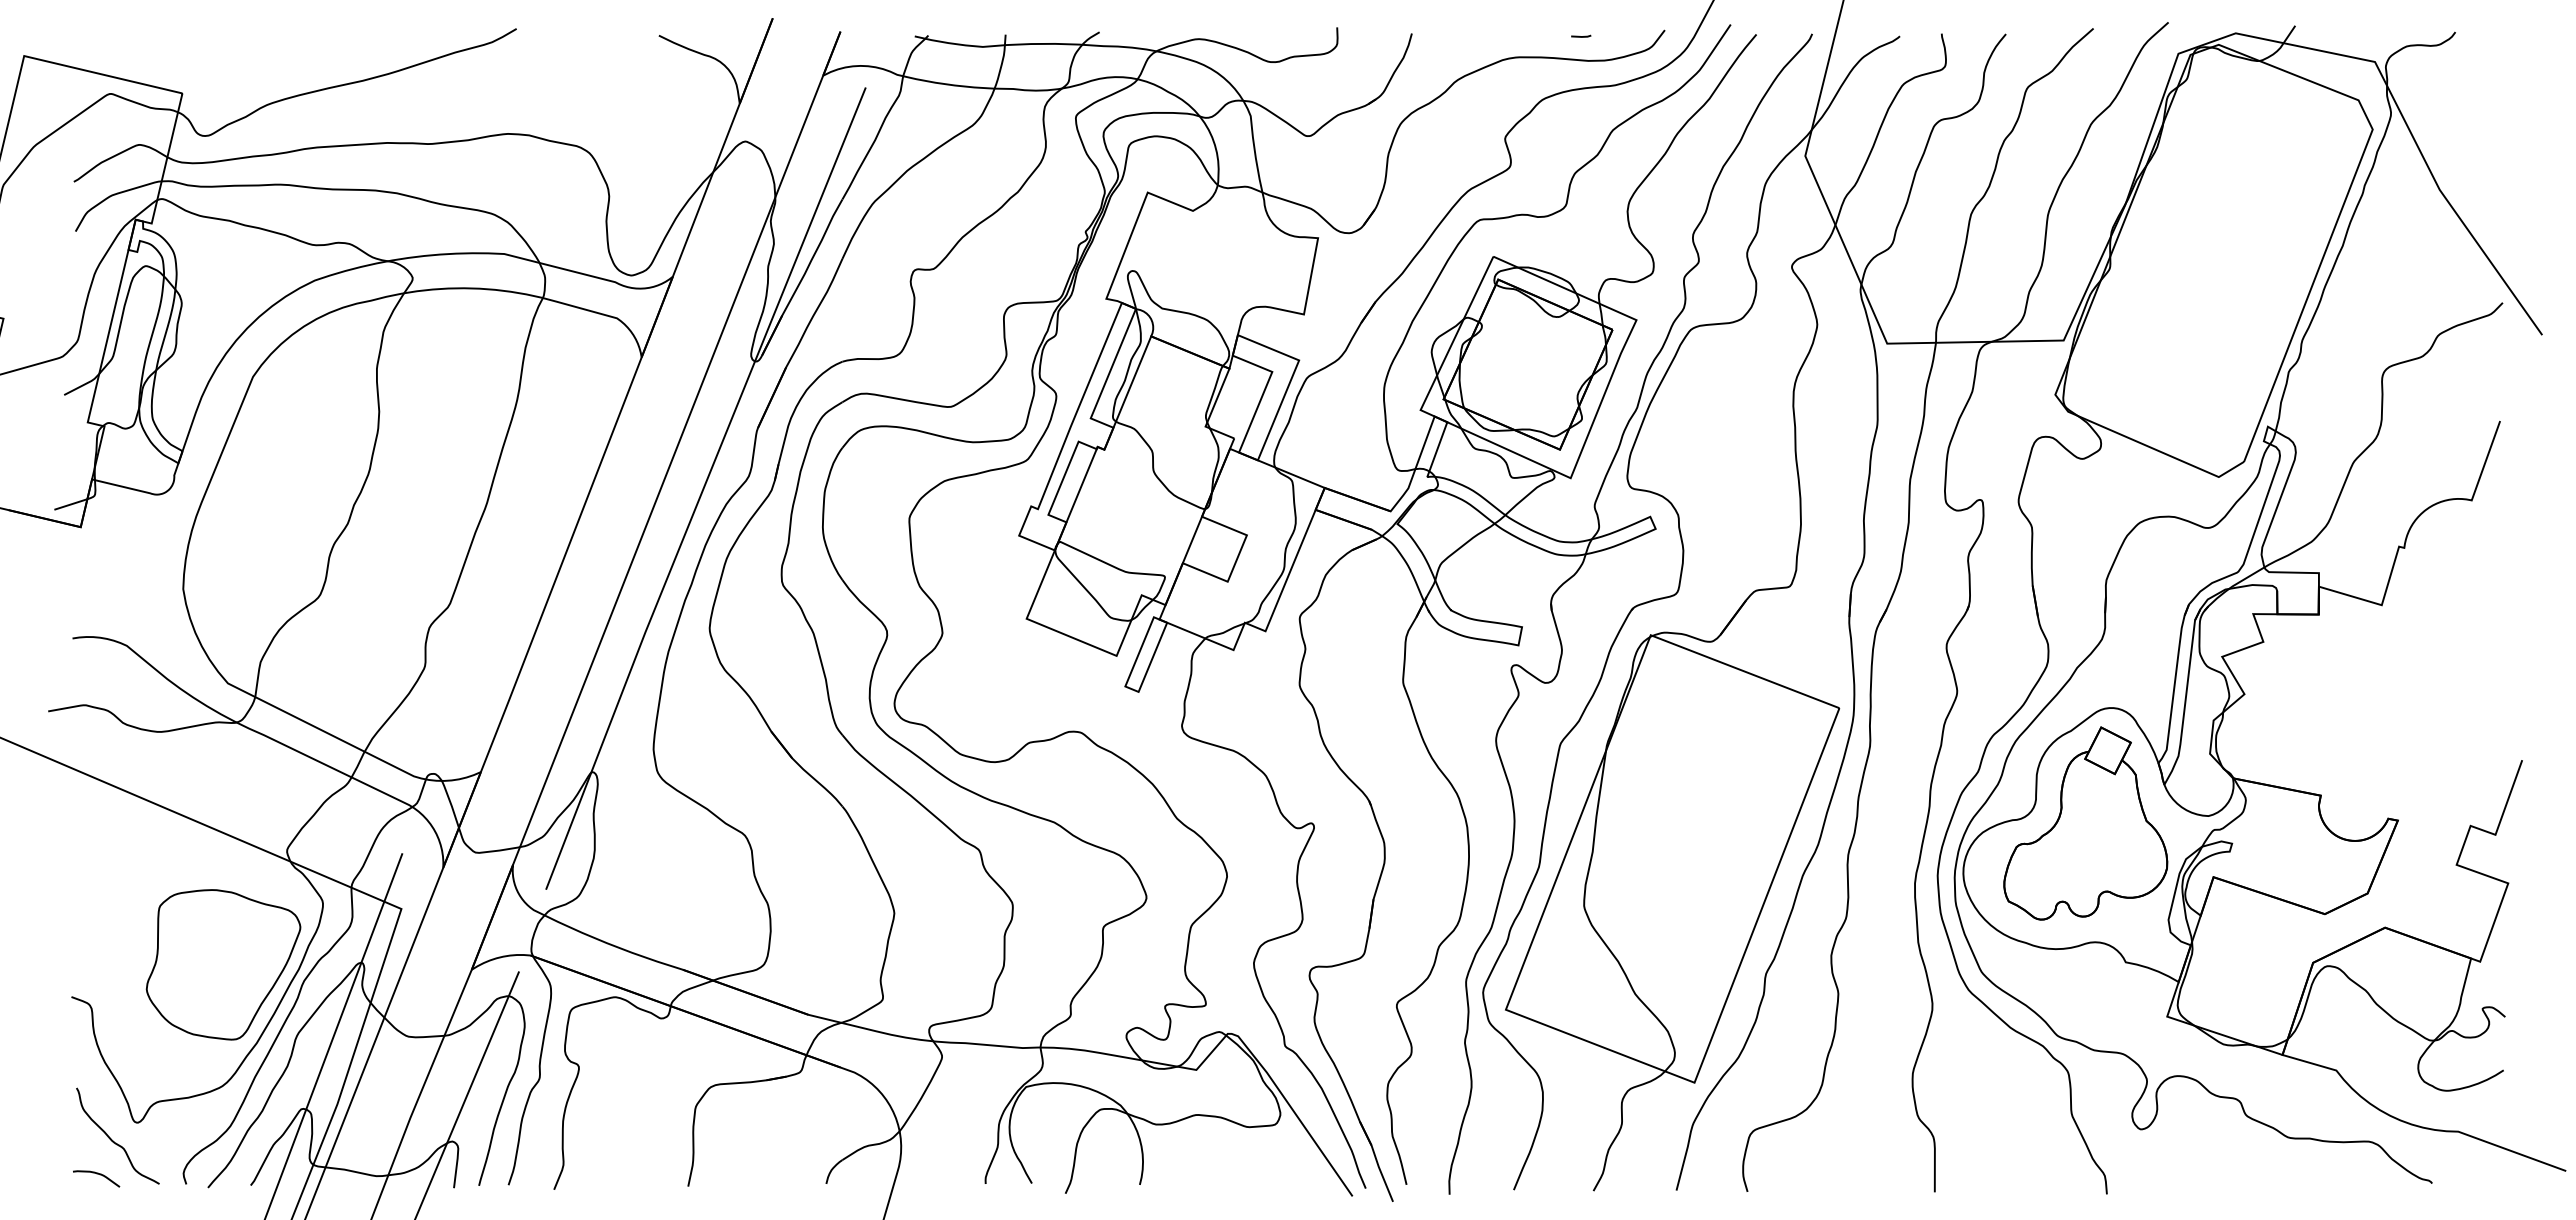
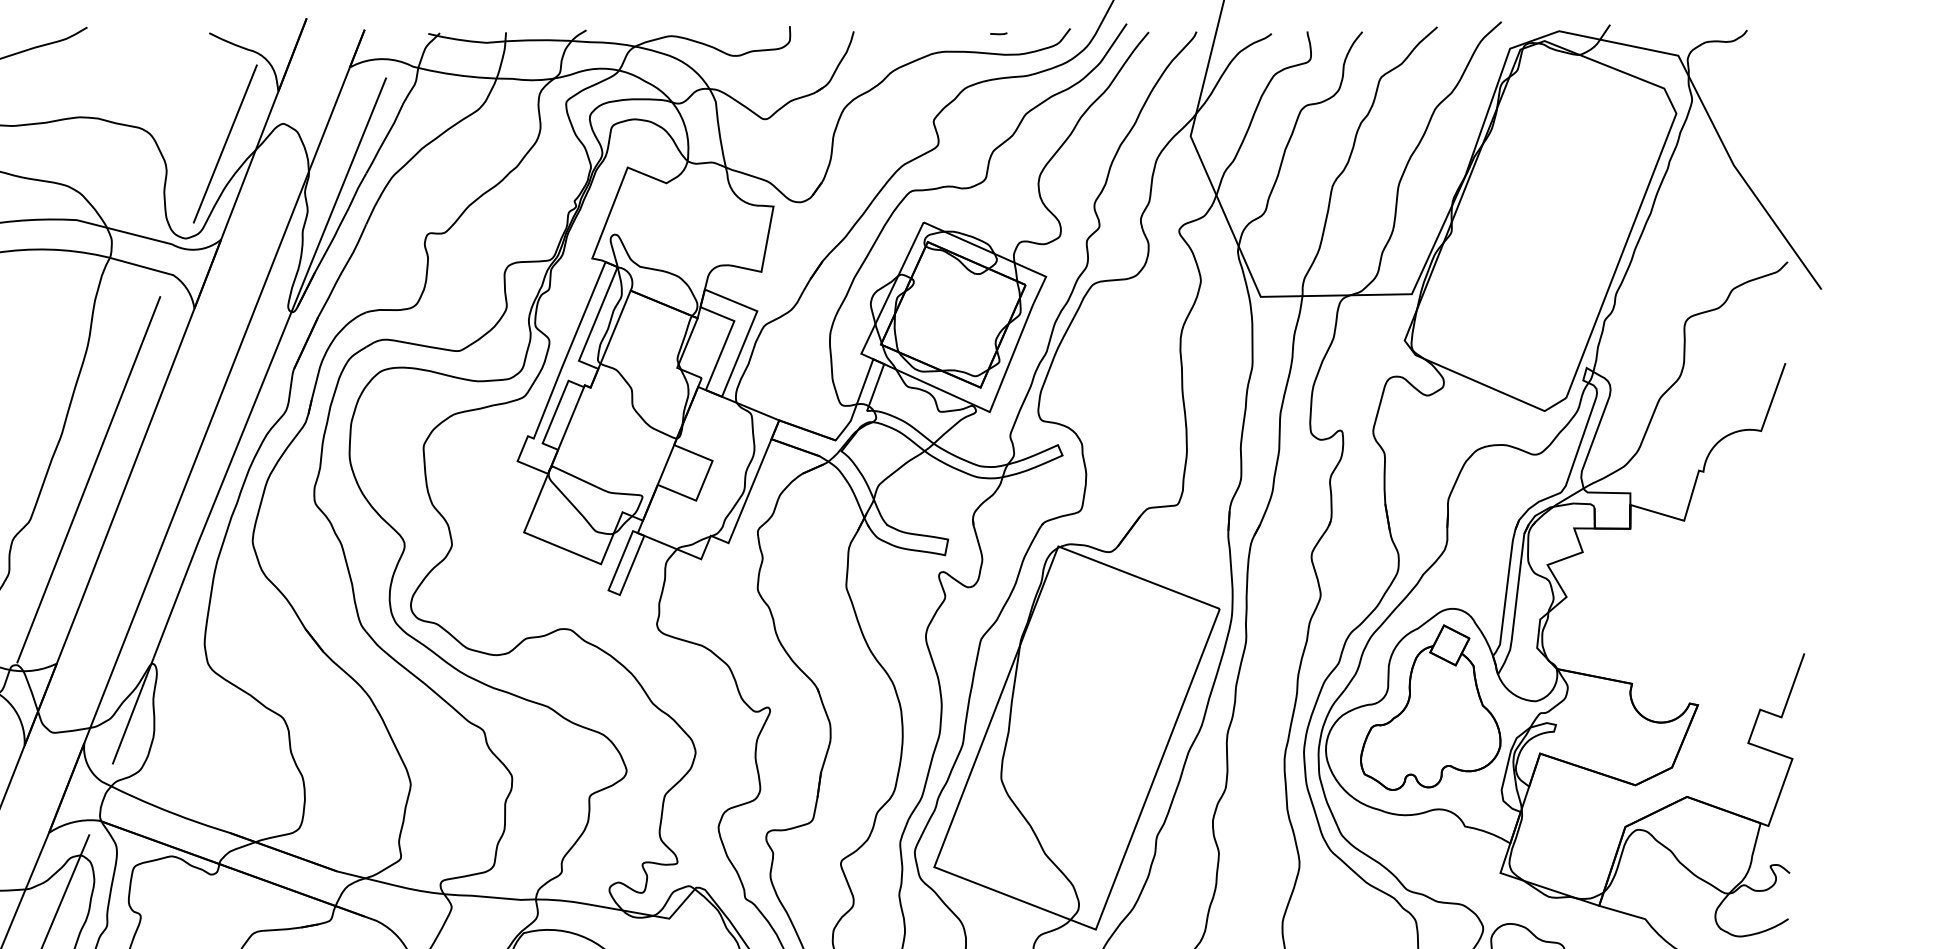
line: (677, 164) -> (225, 143), added
line: (517, 556) -> (88, 479), added

